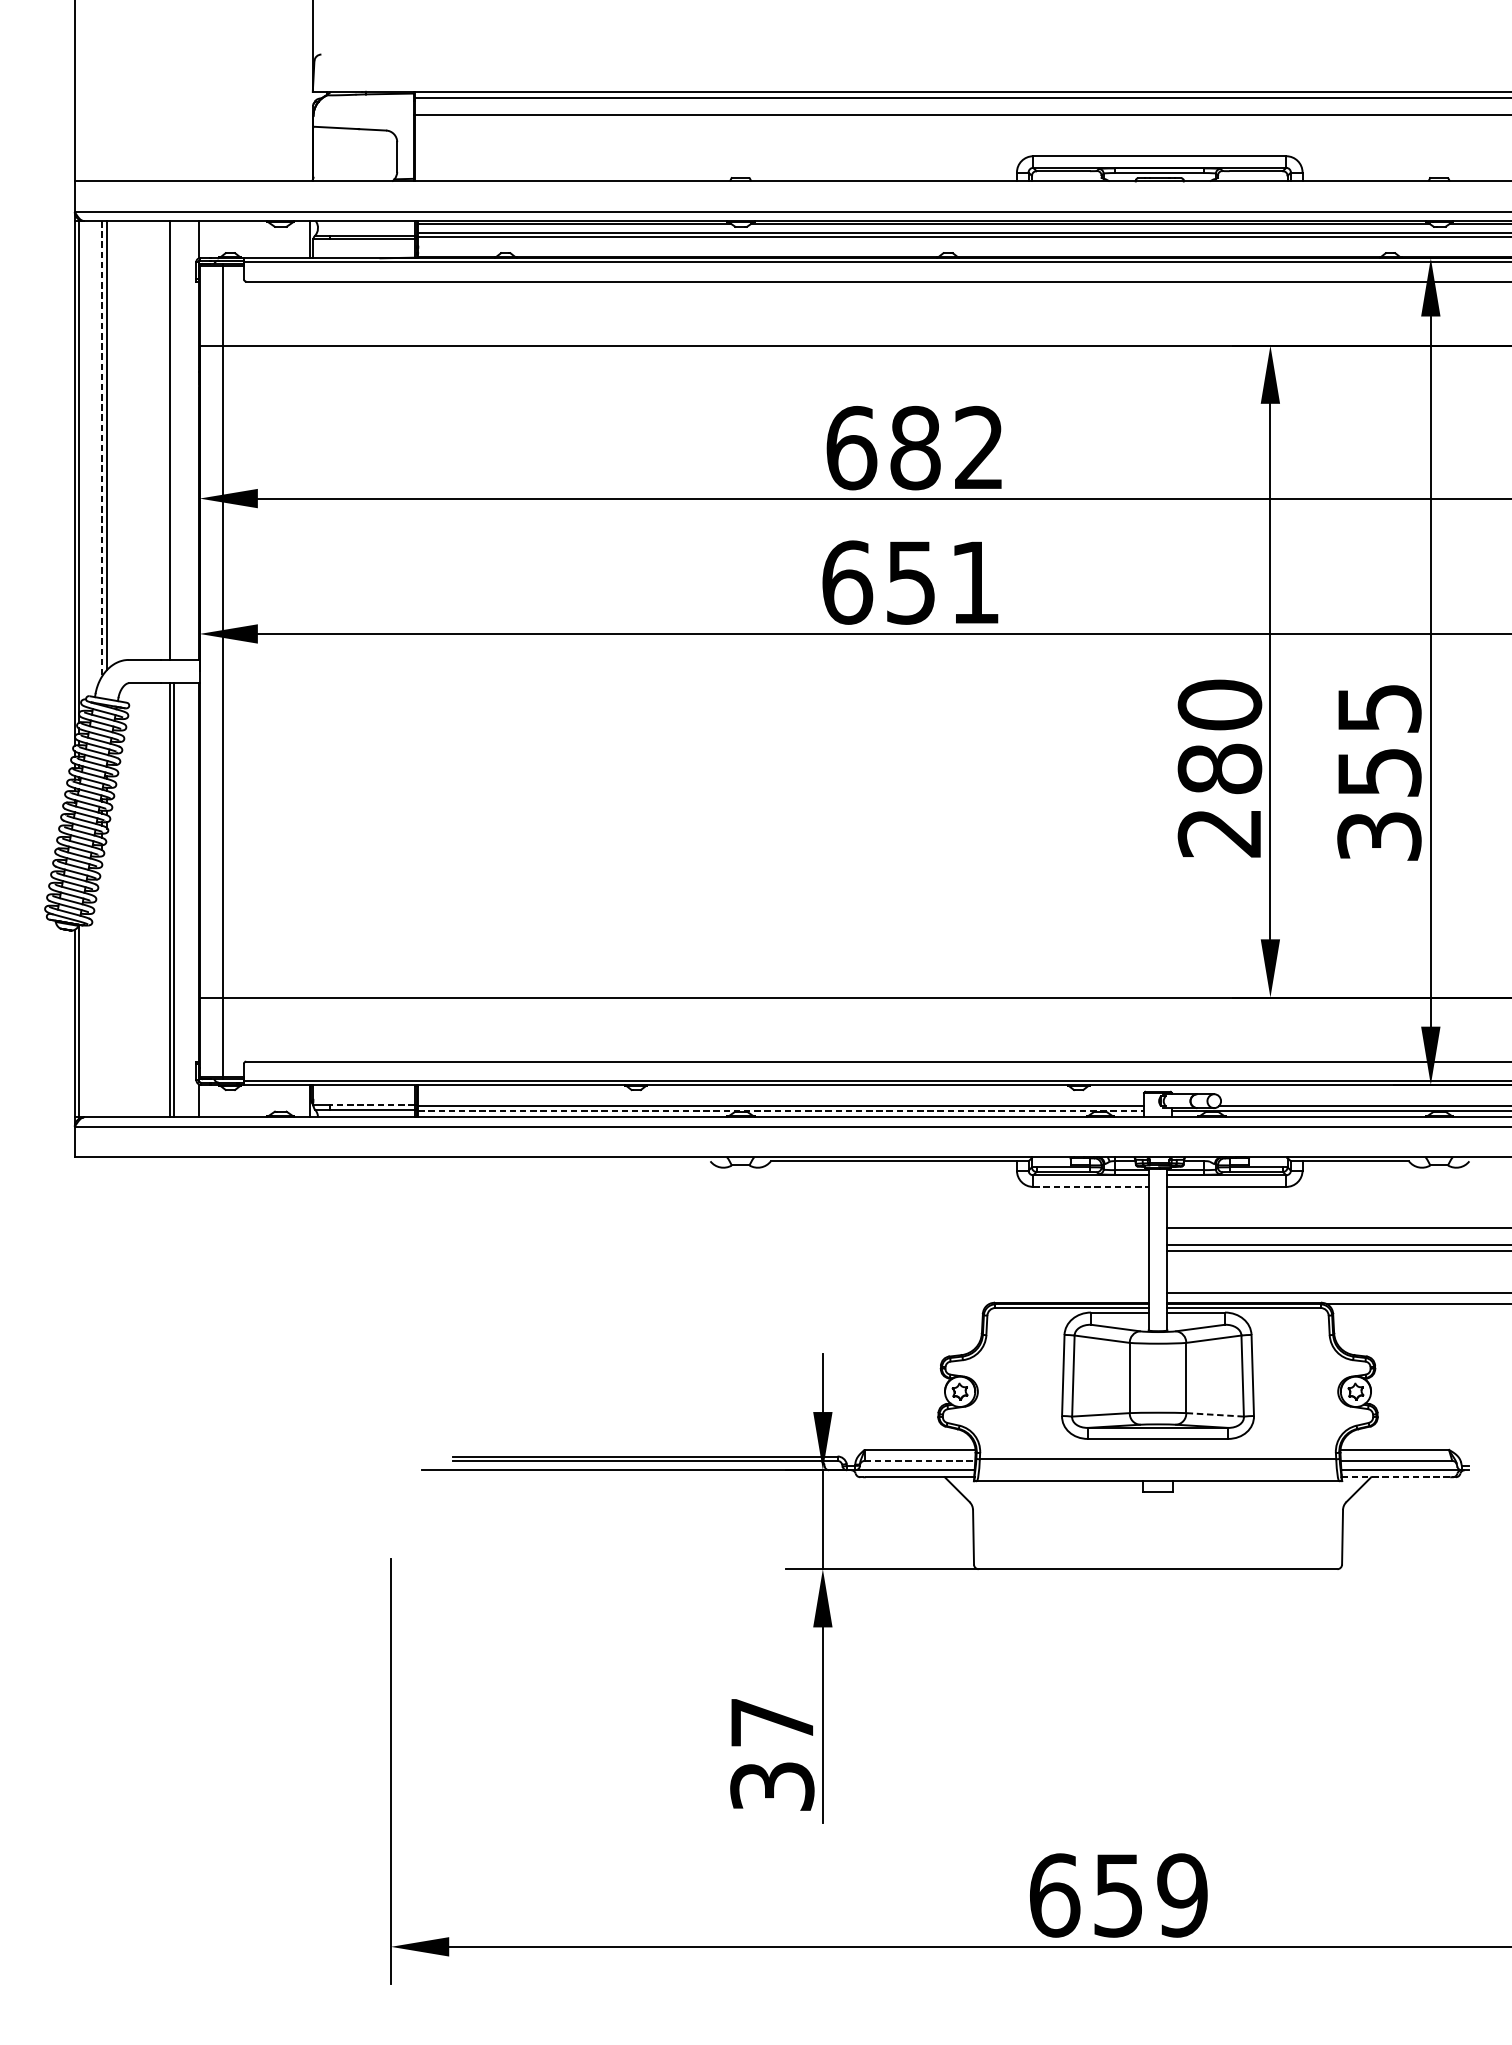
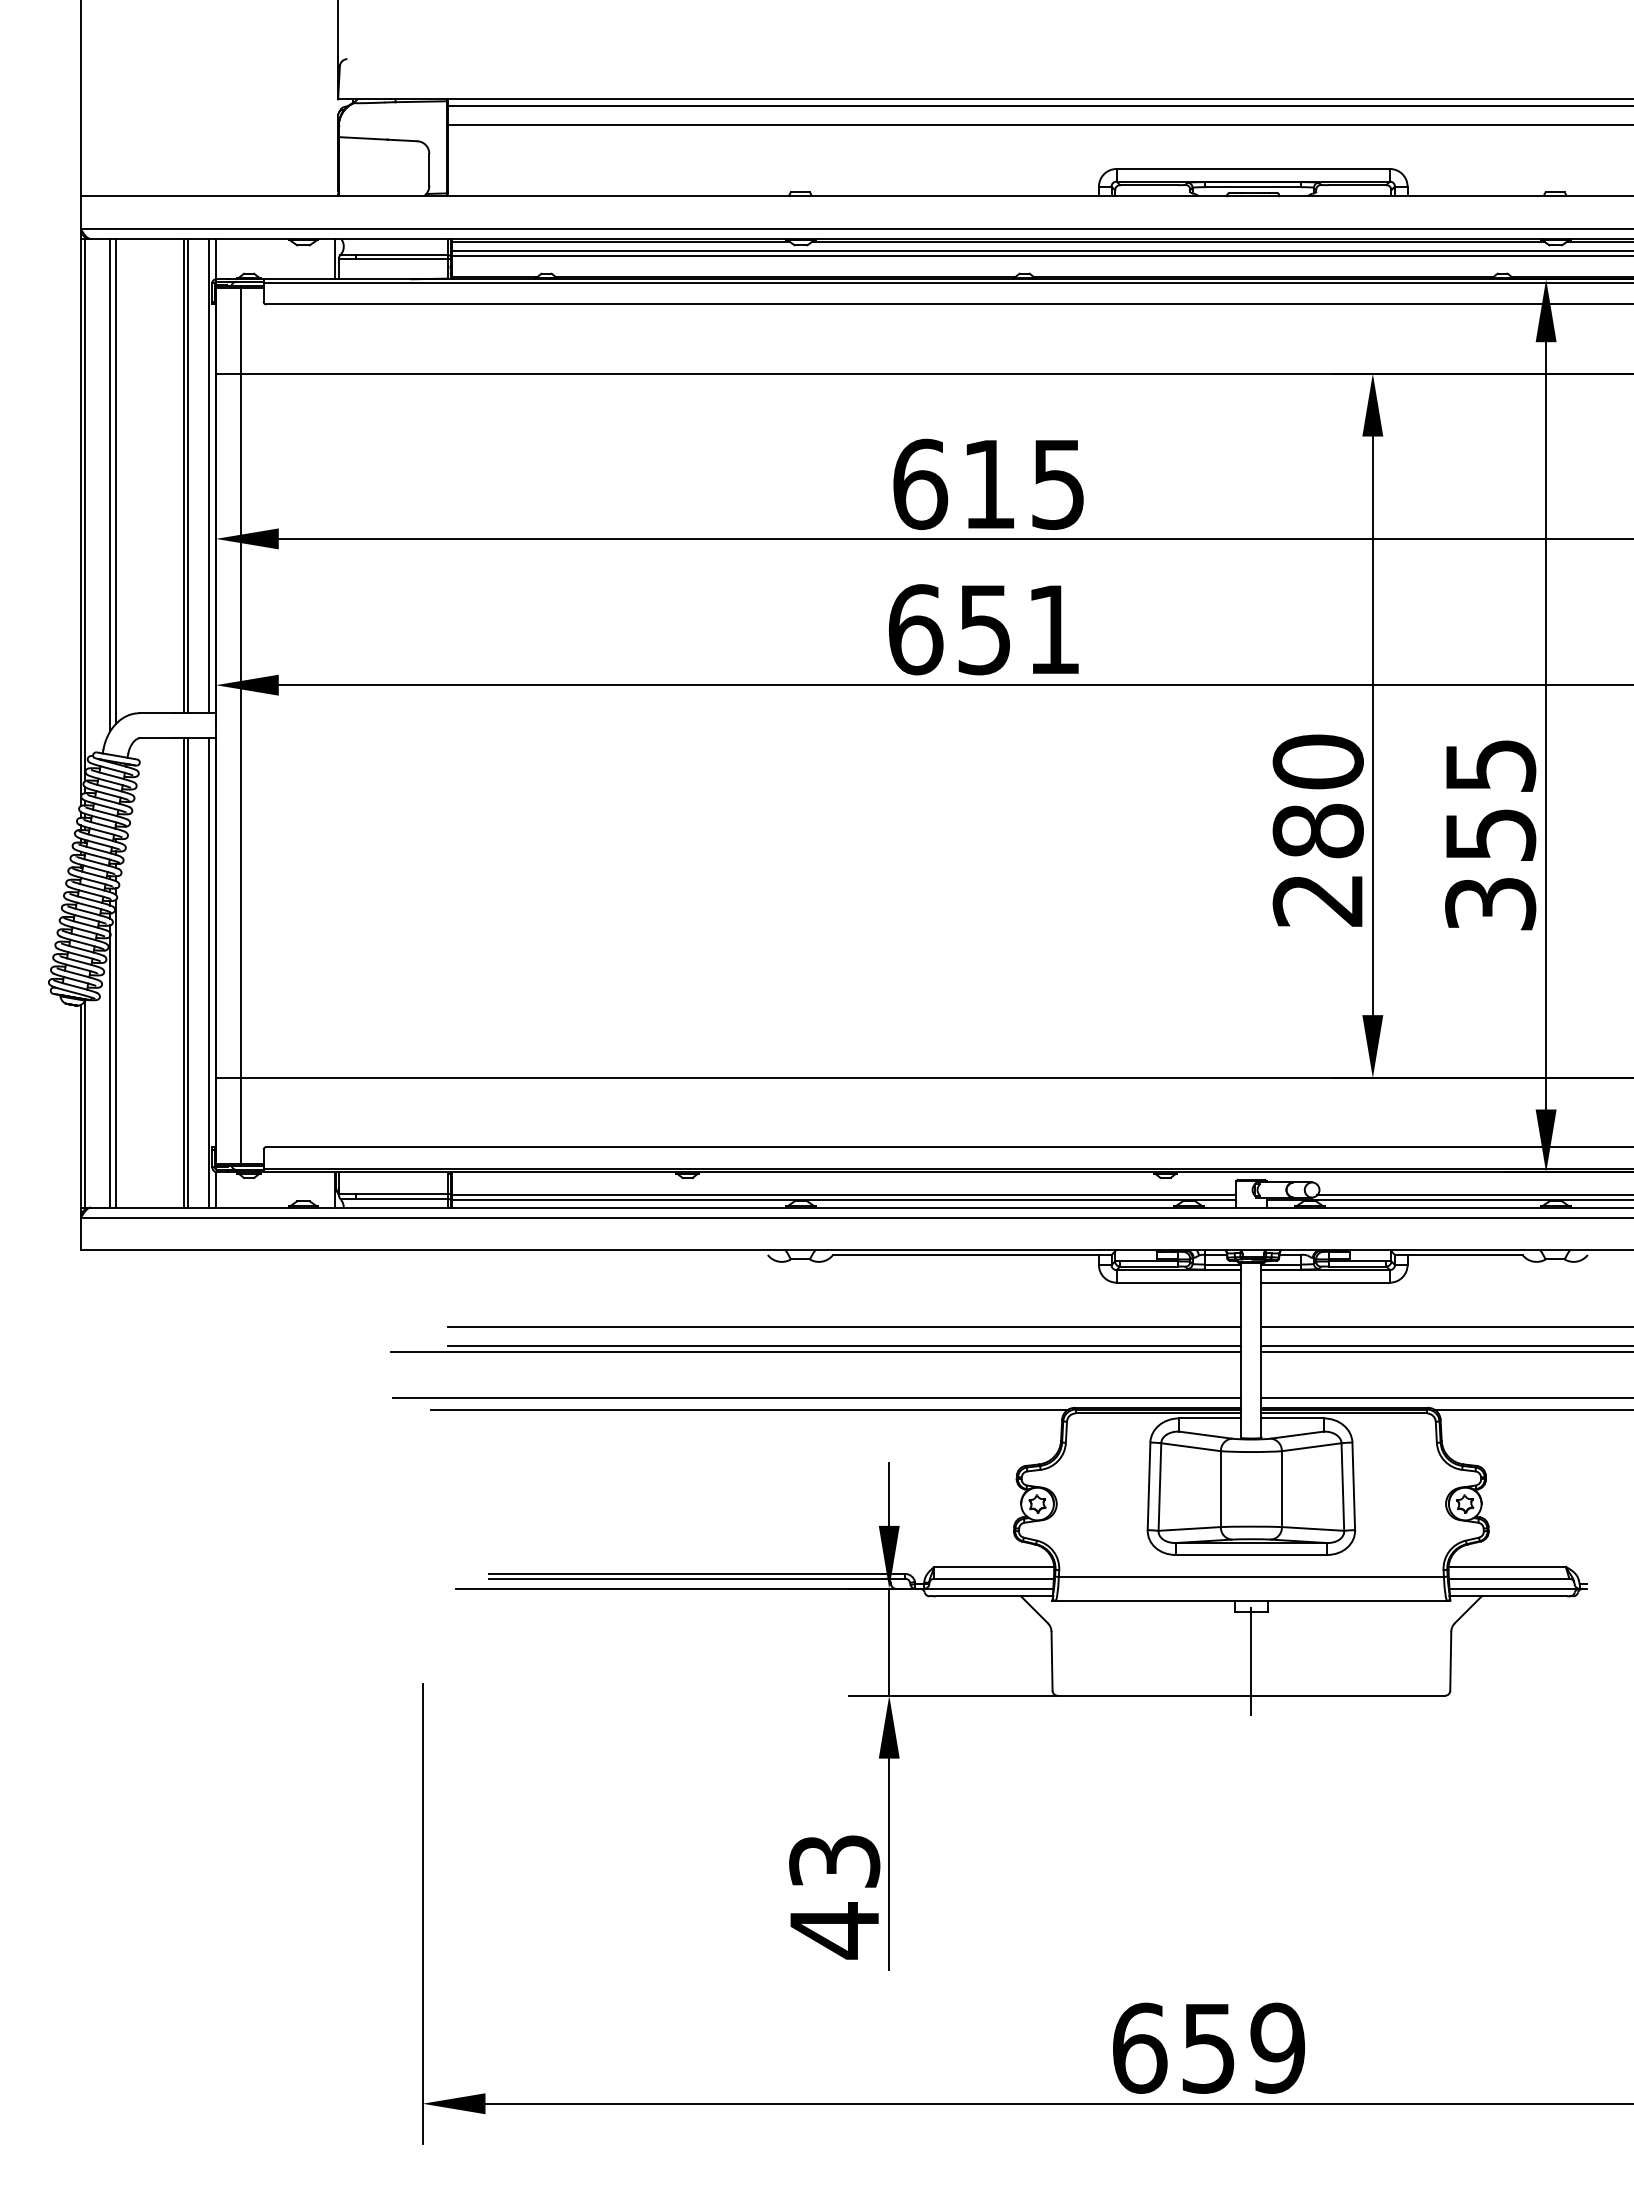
line: (173, 440) -> (187, 476), added
line: (192, 440) -> (208, 476), added
text: (946, 448) -> (1022, 484), 682 -> 615
line: (102, 449) -> (110, 485), dashed -> solid
line: (192, 899) -> (208, 972), added
line: (107, 974) -> (116, 1053), added
line: (102, 986) -> (110, 1066), added
line: (372, 1105) -> (402, 1194), dashed -> solid
line: (781, 1110) -> (844, 1200), dashed -> solid
line: (1091, 1186) -> (1179, 1282), dashed -> solid
line: (781, 1227) -> (844, 1326), added
line: (781, 1245) -> (844, 1345), added
line: (754, 1251) -> (815, 1352), added
line: (756, 1293) -> (817, 1397), added
line: (693, 1304) -> (749, 1409), added
line: (1214, 1414) -> (1312, 1528), dashed -> solid
line: (920, 1460) -> (994, 1578), dashed -> solid
line: (1395, 1477) -> (1508, 1596), dashed -> solid
line: (1158, 1536) -> (1251, 1660), added
text: (772, 1755) -> (834, 1897), 37 -> 43

